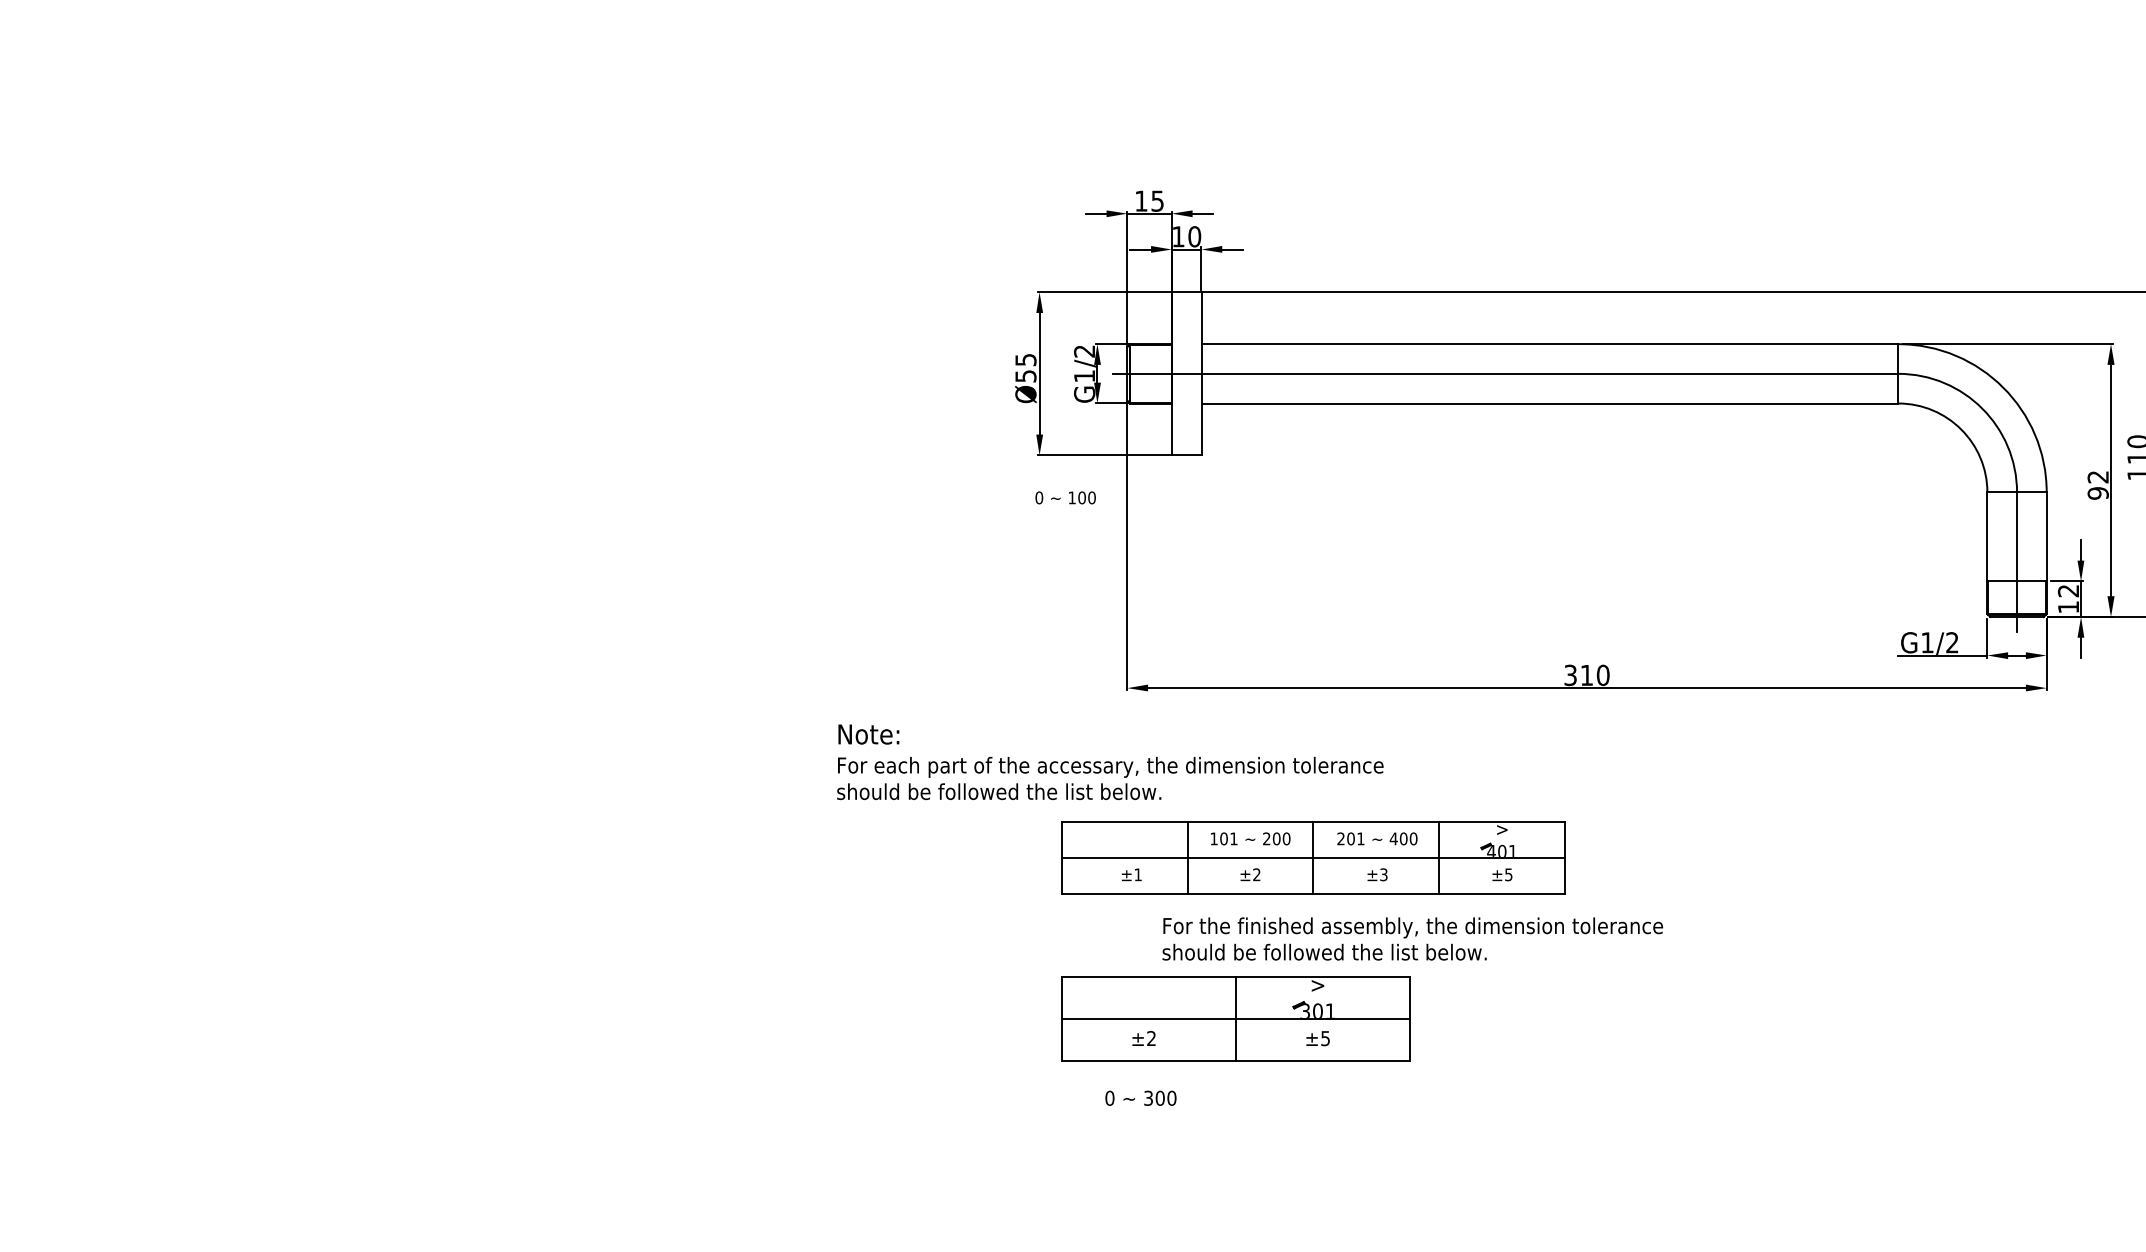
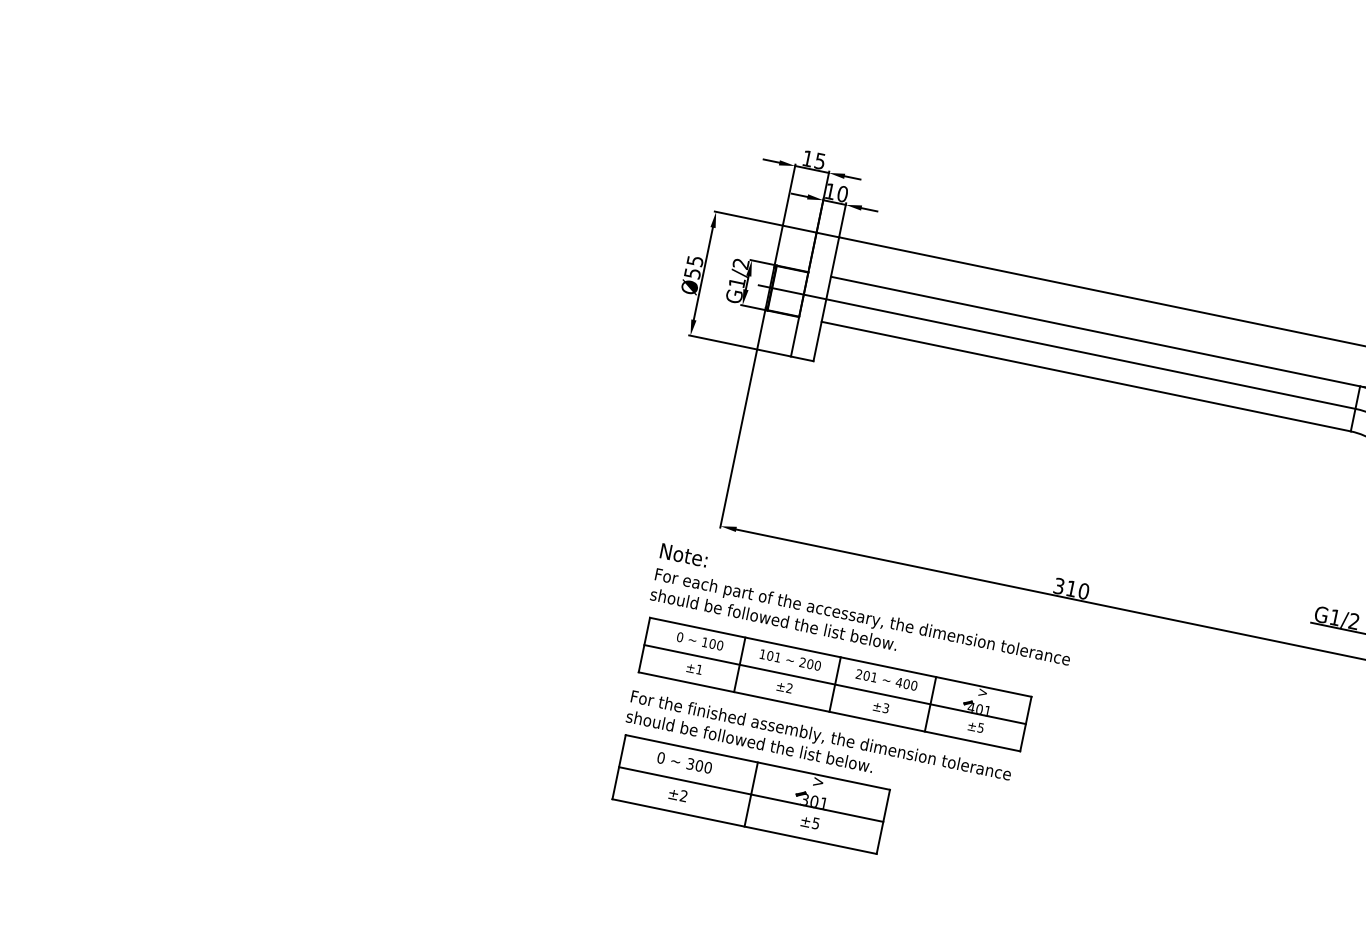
text: (1065, 497) -> (700, 641), moved
text: (1110, 762) -> (863, 614), moved
text: (1412, 938) -> (818, 744), moved
text: (1140, 1097) -> (684, 762), moved

